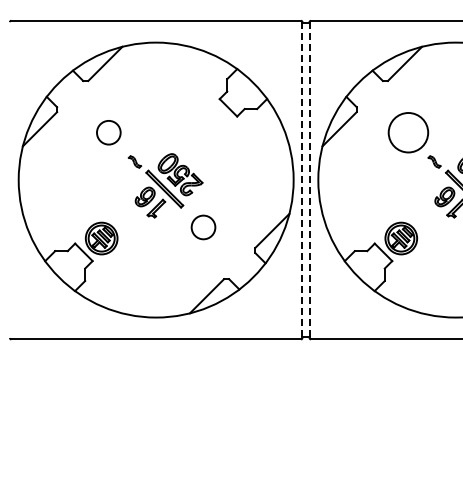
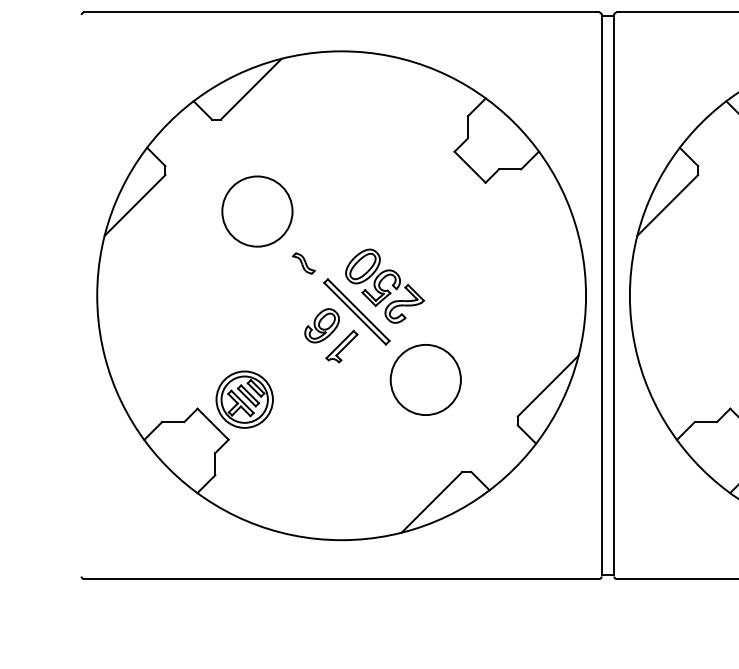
circle: (108, 132) -> (256, 211), size x1.67
line: (302, 179) -> (601, 294), dashed -> solid
line: (309, 179) -> (614, 294), dashed -> solid
circle: (203, 227) -> (425, 380), size x1.67

